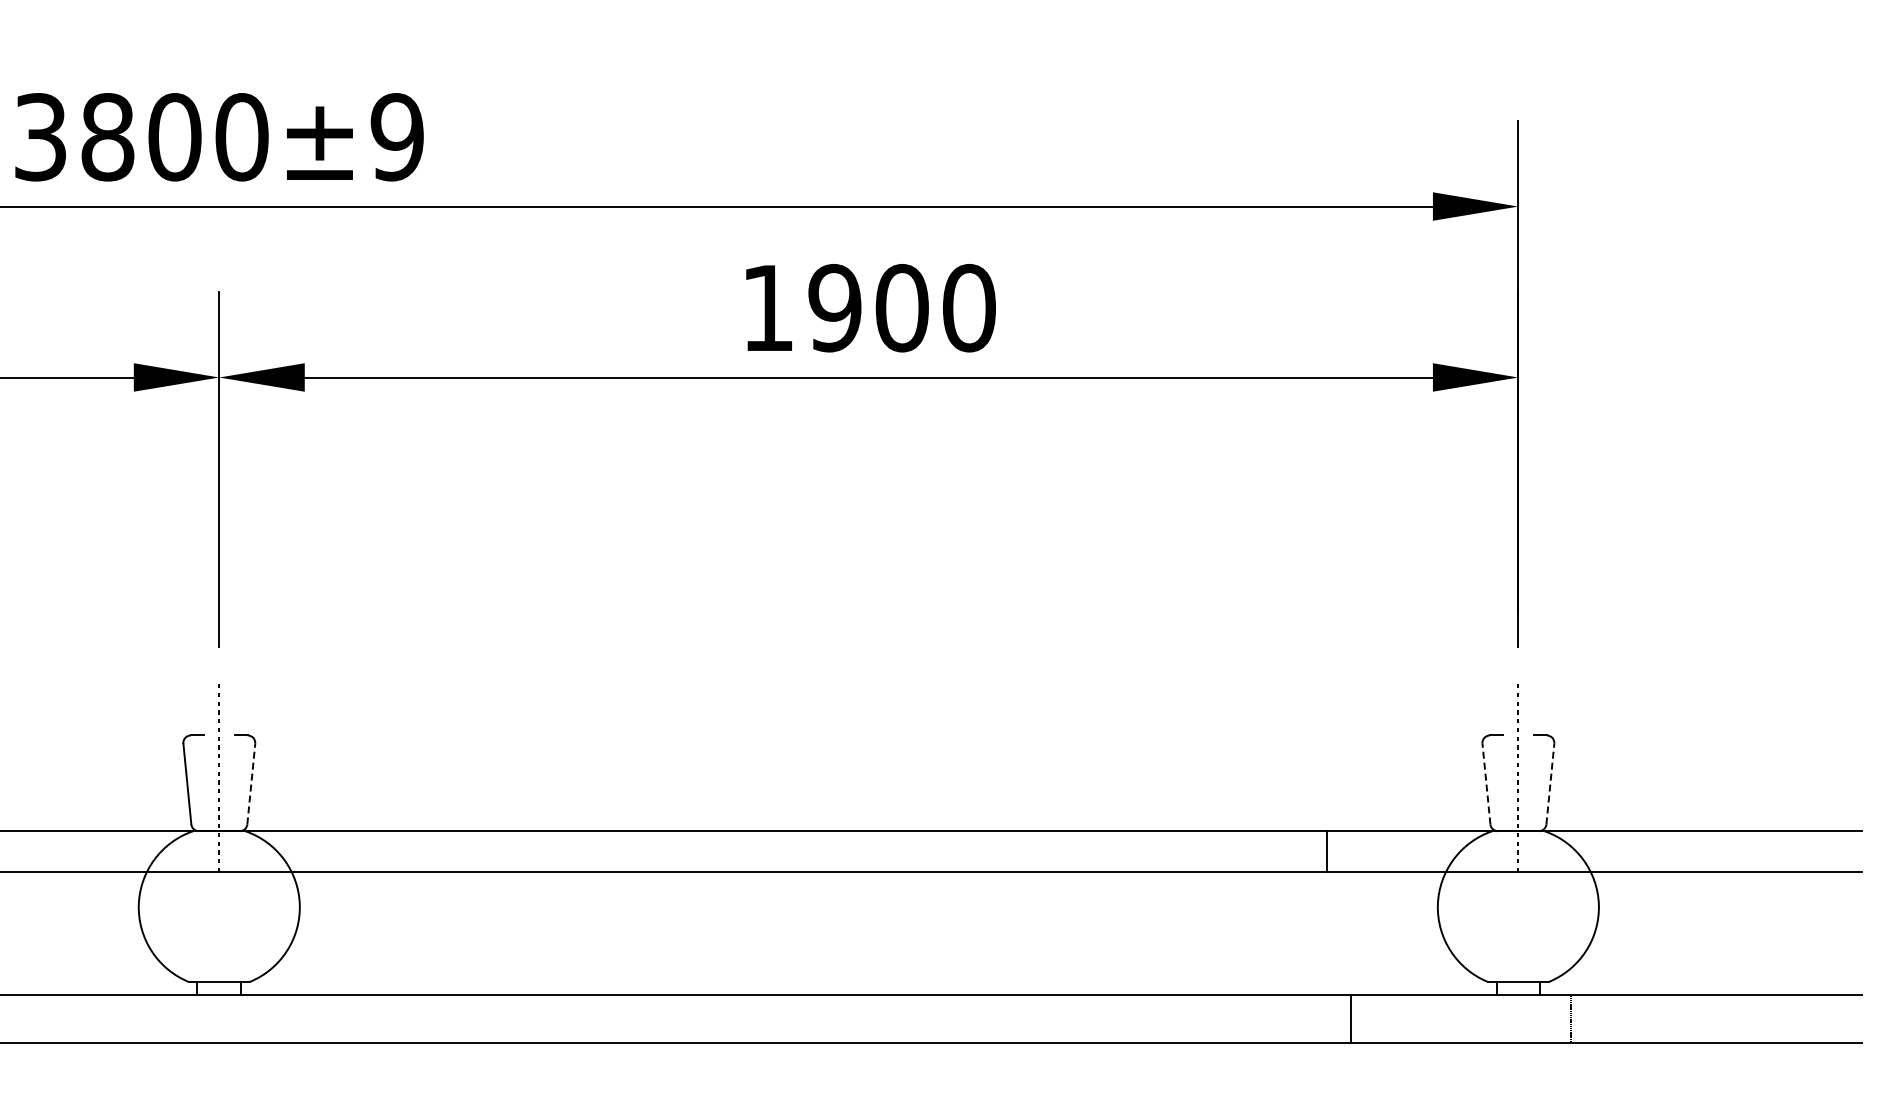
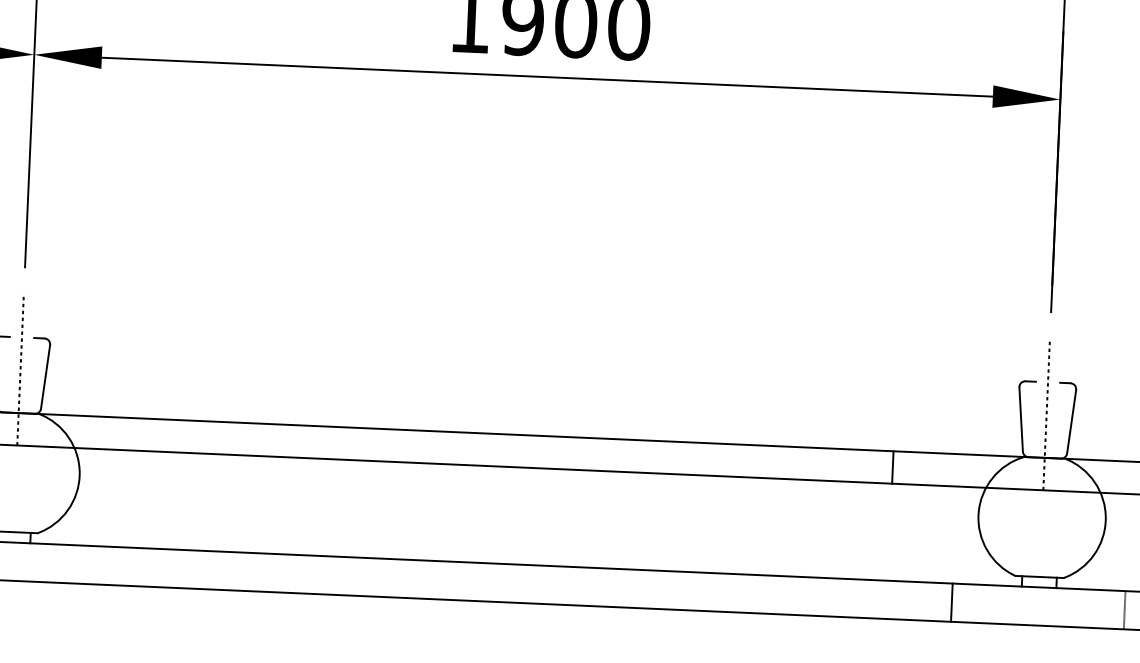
line: (251, 784) -> (45, 377), dashed -> solid
line: (1486, 784) -> (1021, 419), dashed -> solid
line: (1550, 784) -> (1071, 422), dashed -> solid
line: (1350, 1019) -> (951, 602), moved
line: (1570, 1019) -> (1124, 610), moved

